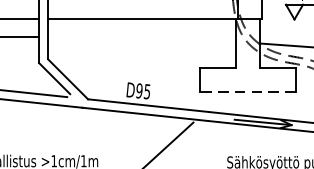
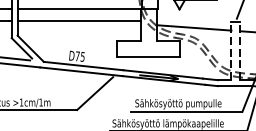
line: (140, 37) -> (78, 21), added
text: (139, 91) -> (77, 56), D95 -> D75
line: (247, 91) -> (148, 56), dashed -> solid

